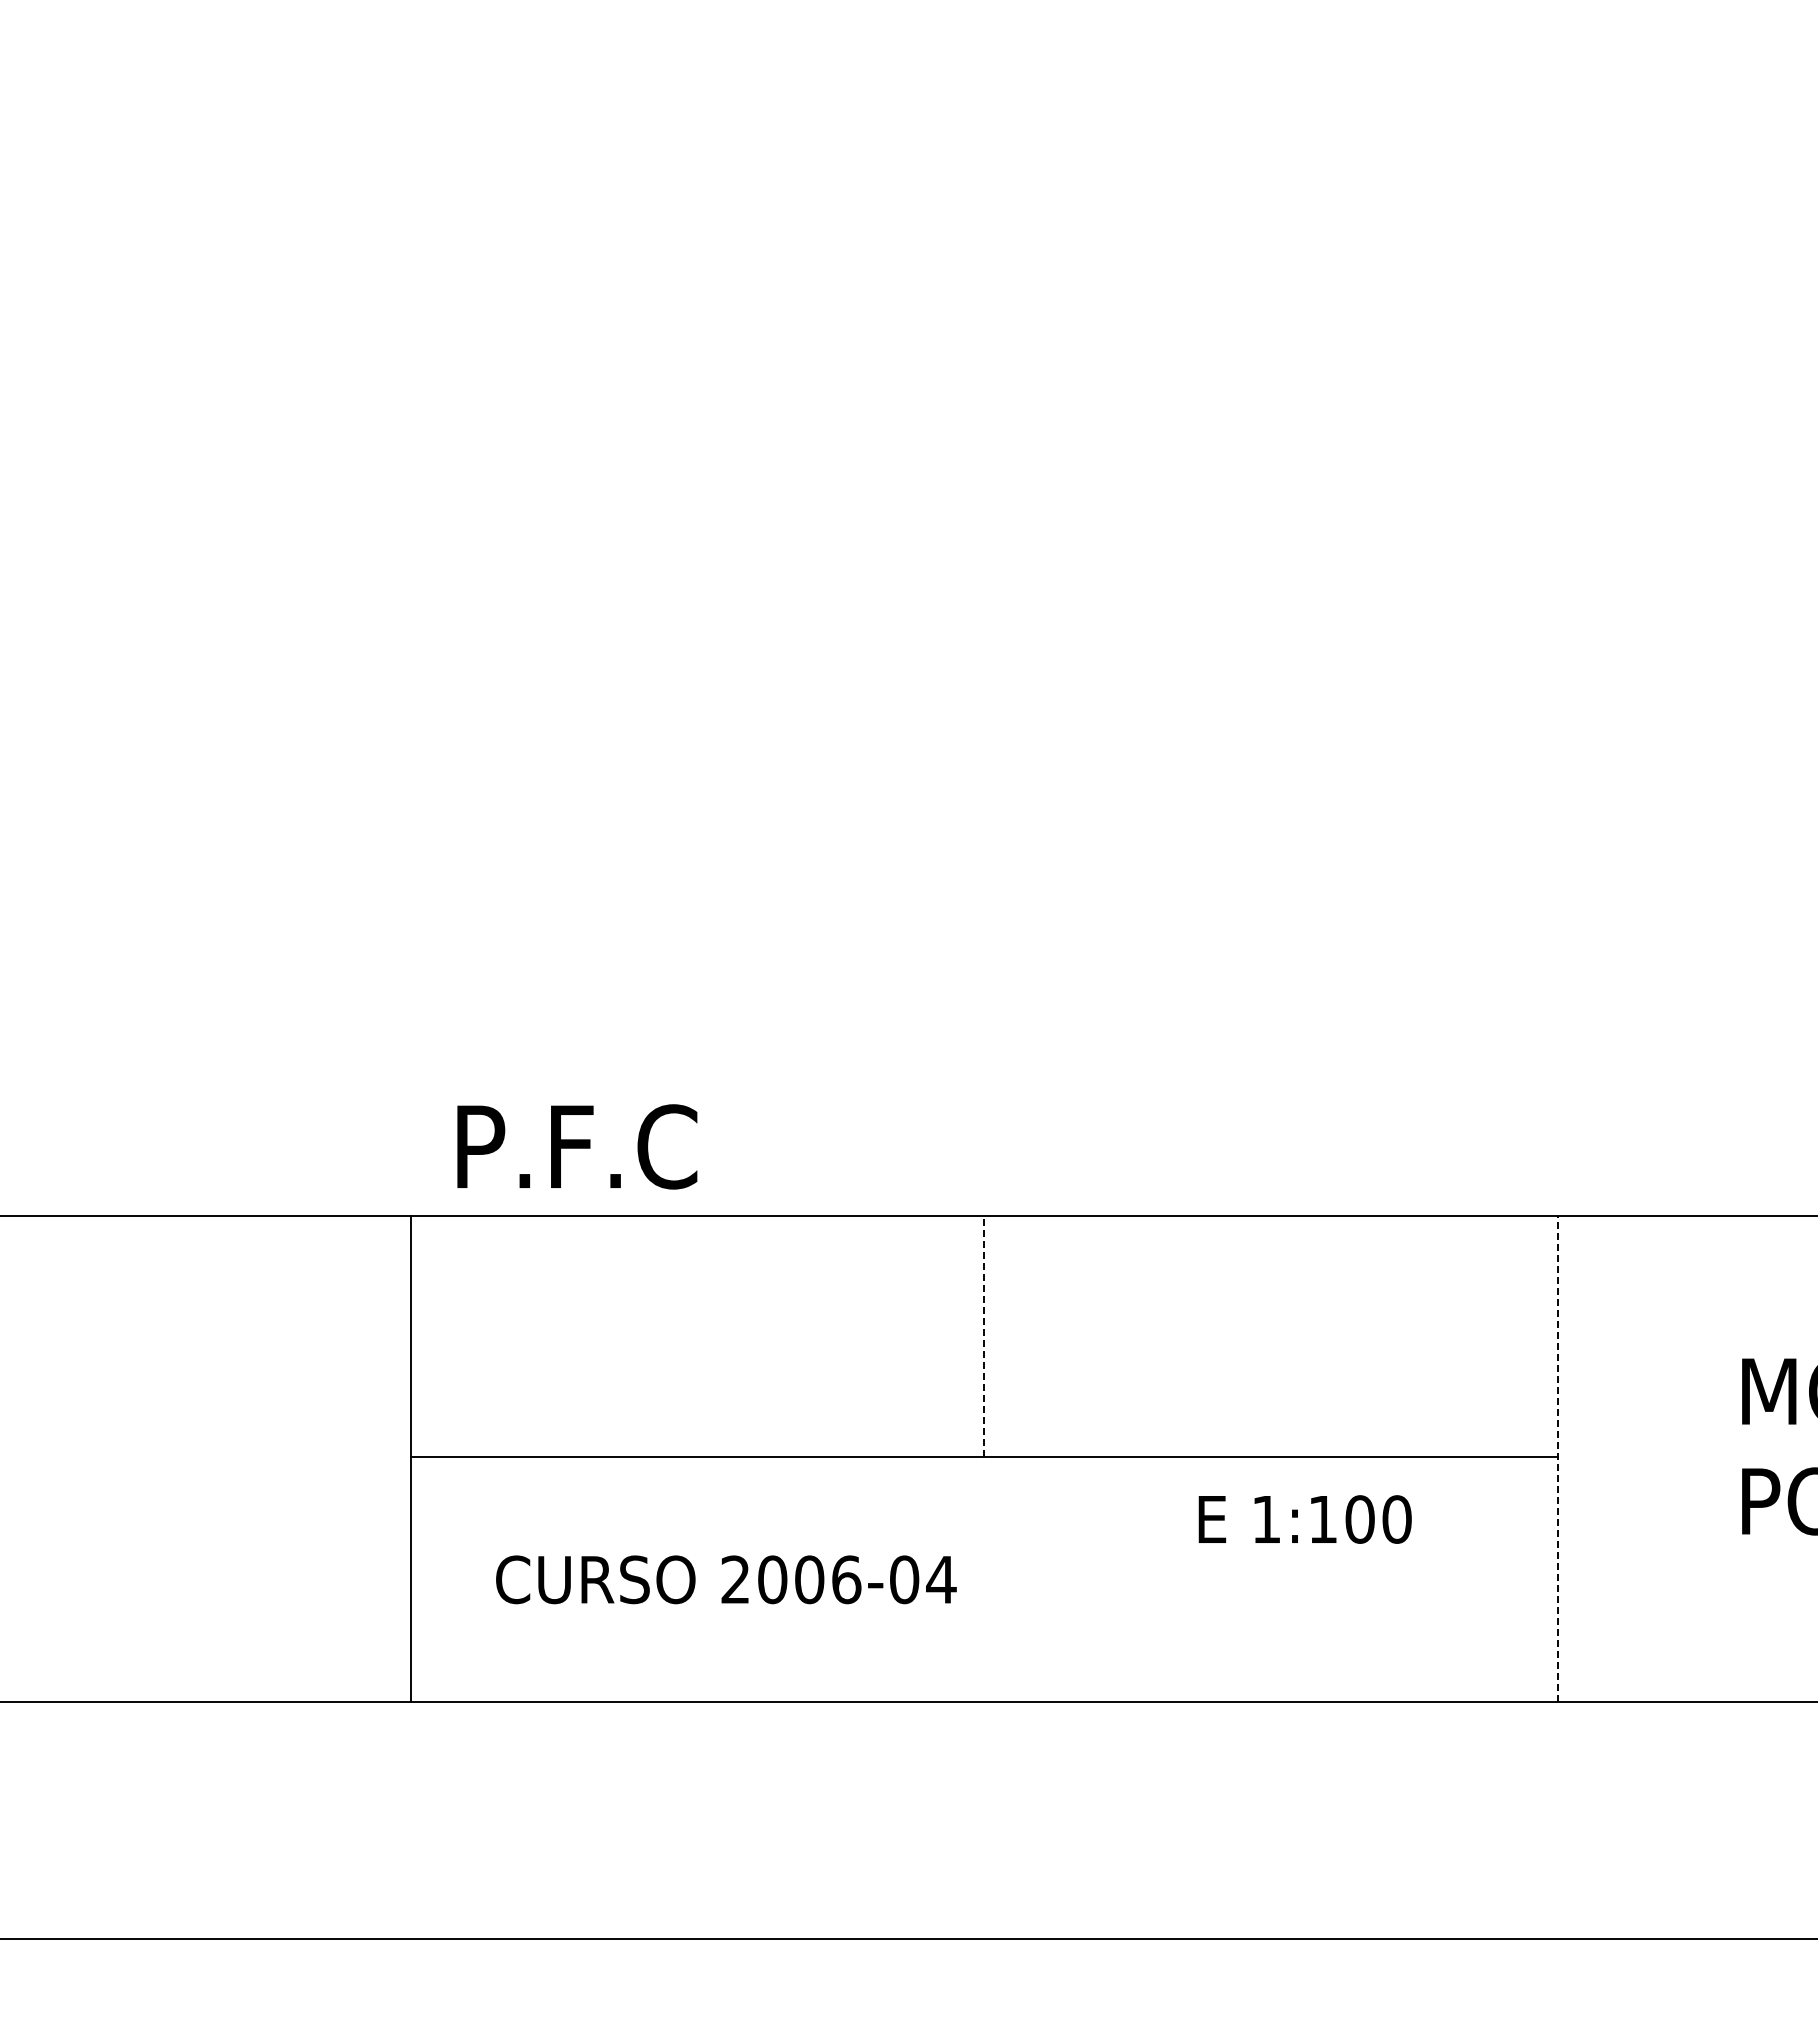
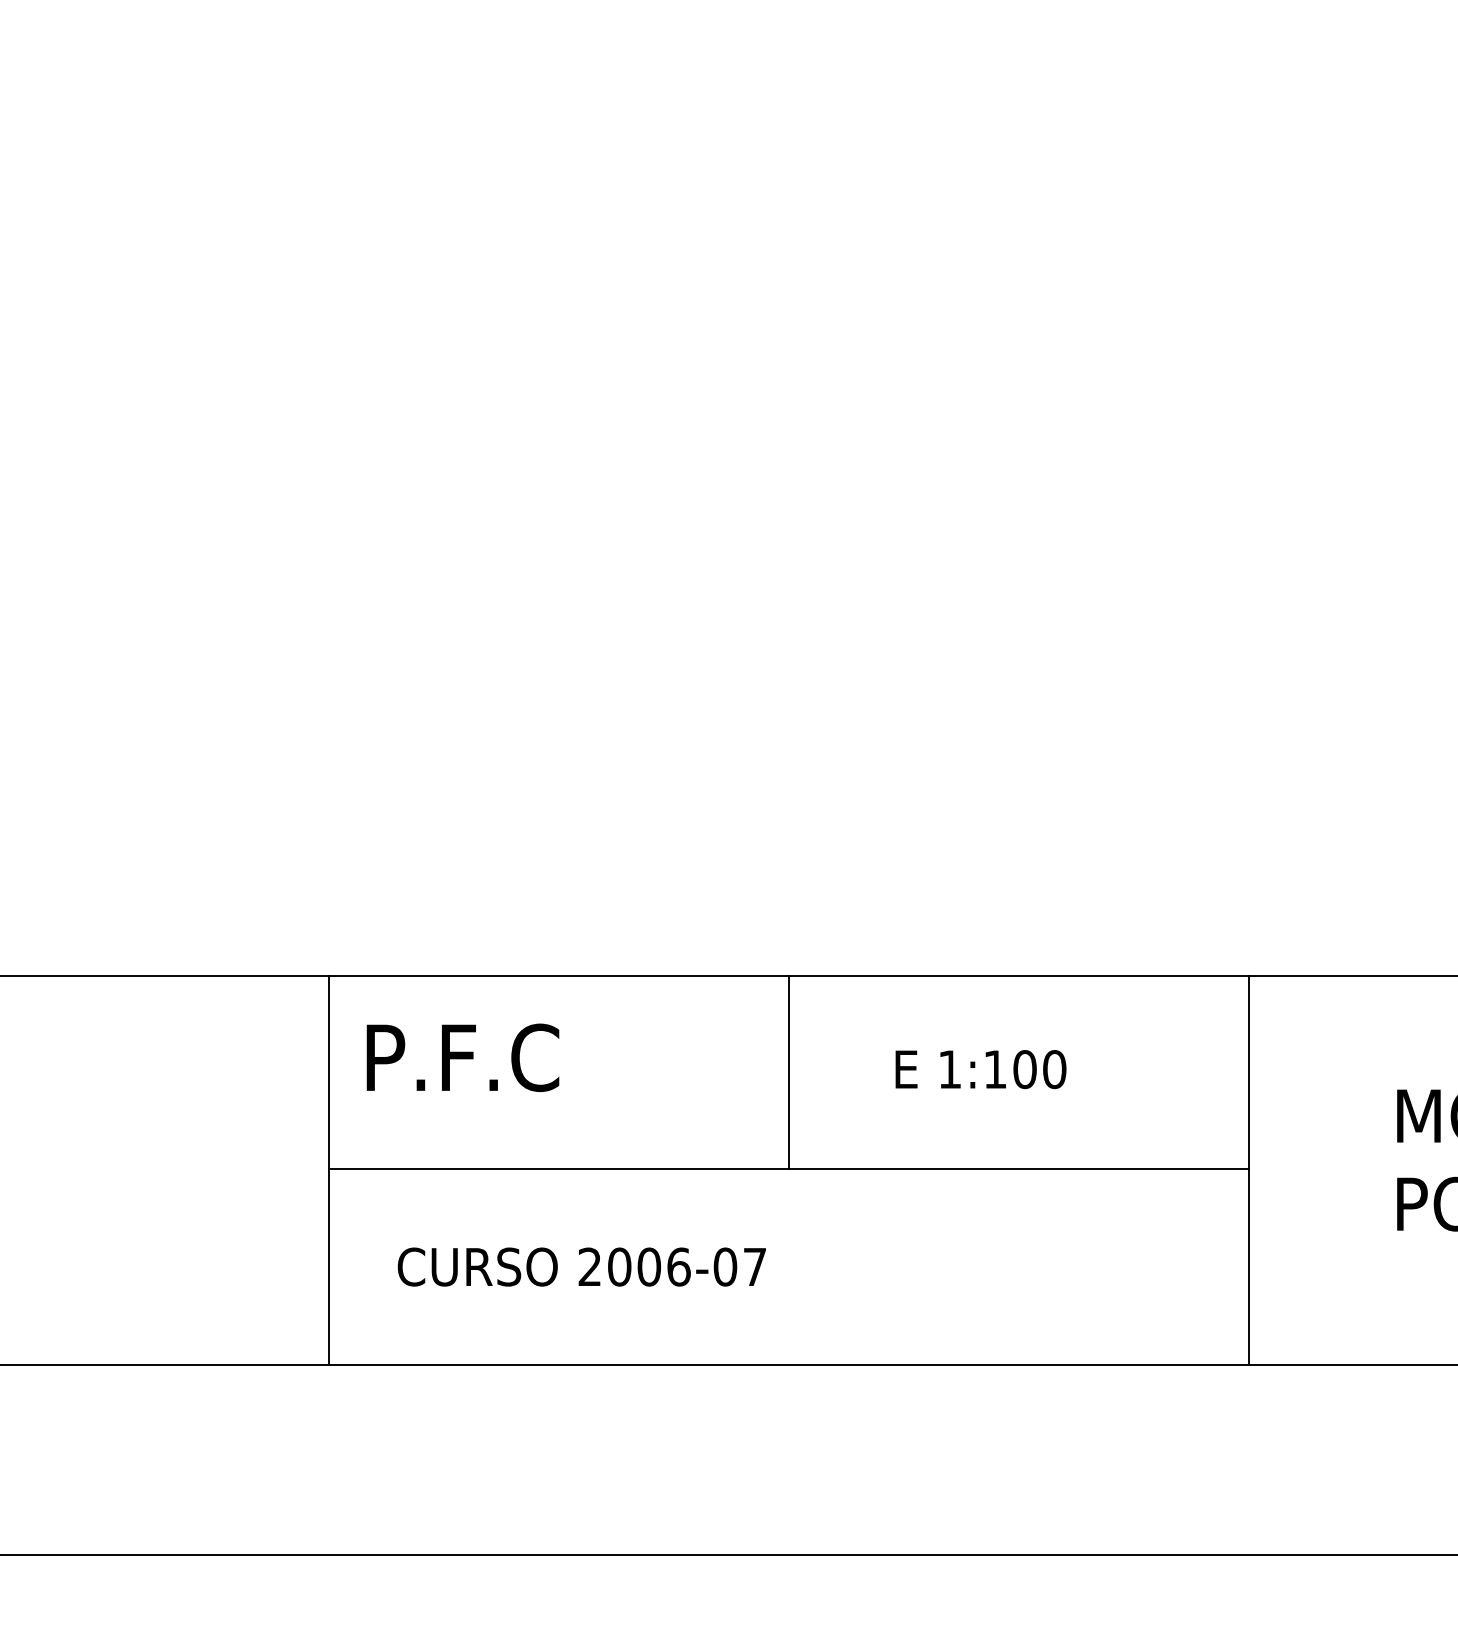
text: (577, 1146) -> (463, 1057), moved
line: (984, 1336) -> (789, 1071), dashed -> solid
line: (1557, 1459) -> (1249, 1170), dashed -> solid
text: (1304, 1519) -> (980, 1069), moved
text: (941, 1579) -> (755, 1266), 2006-04 -> 2006-07

